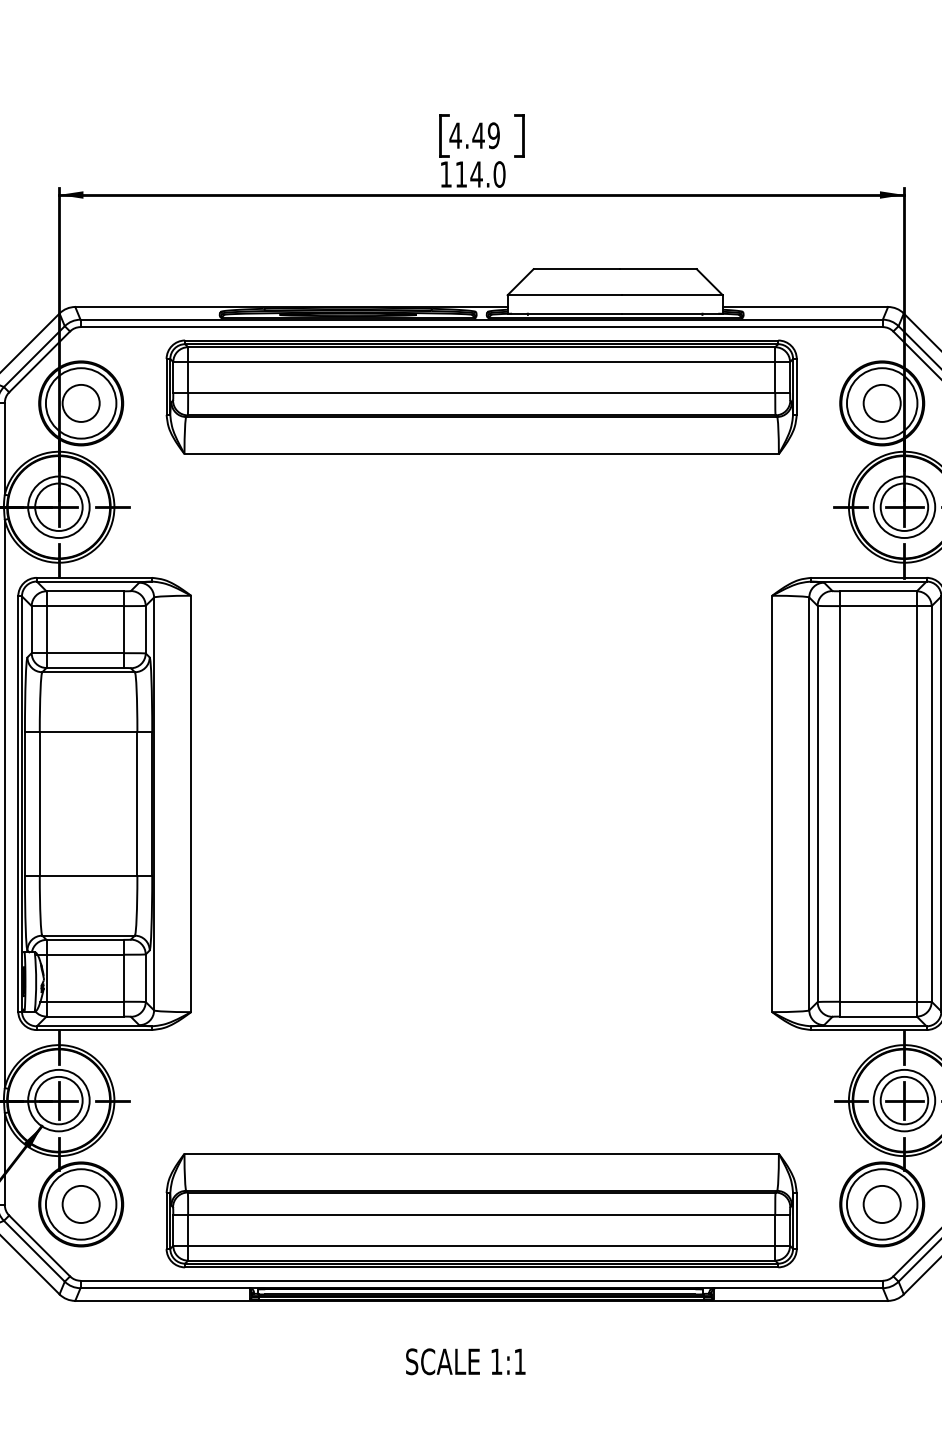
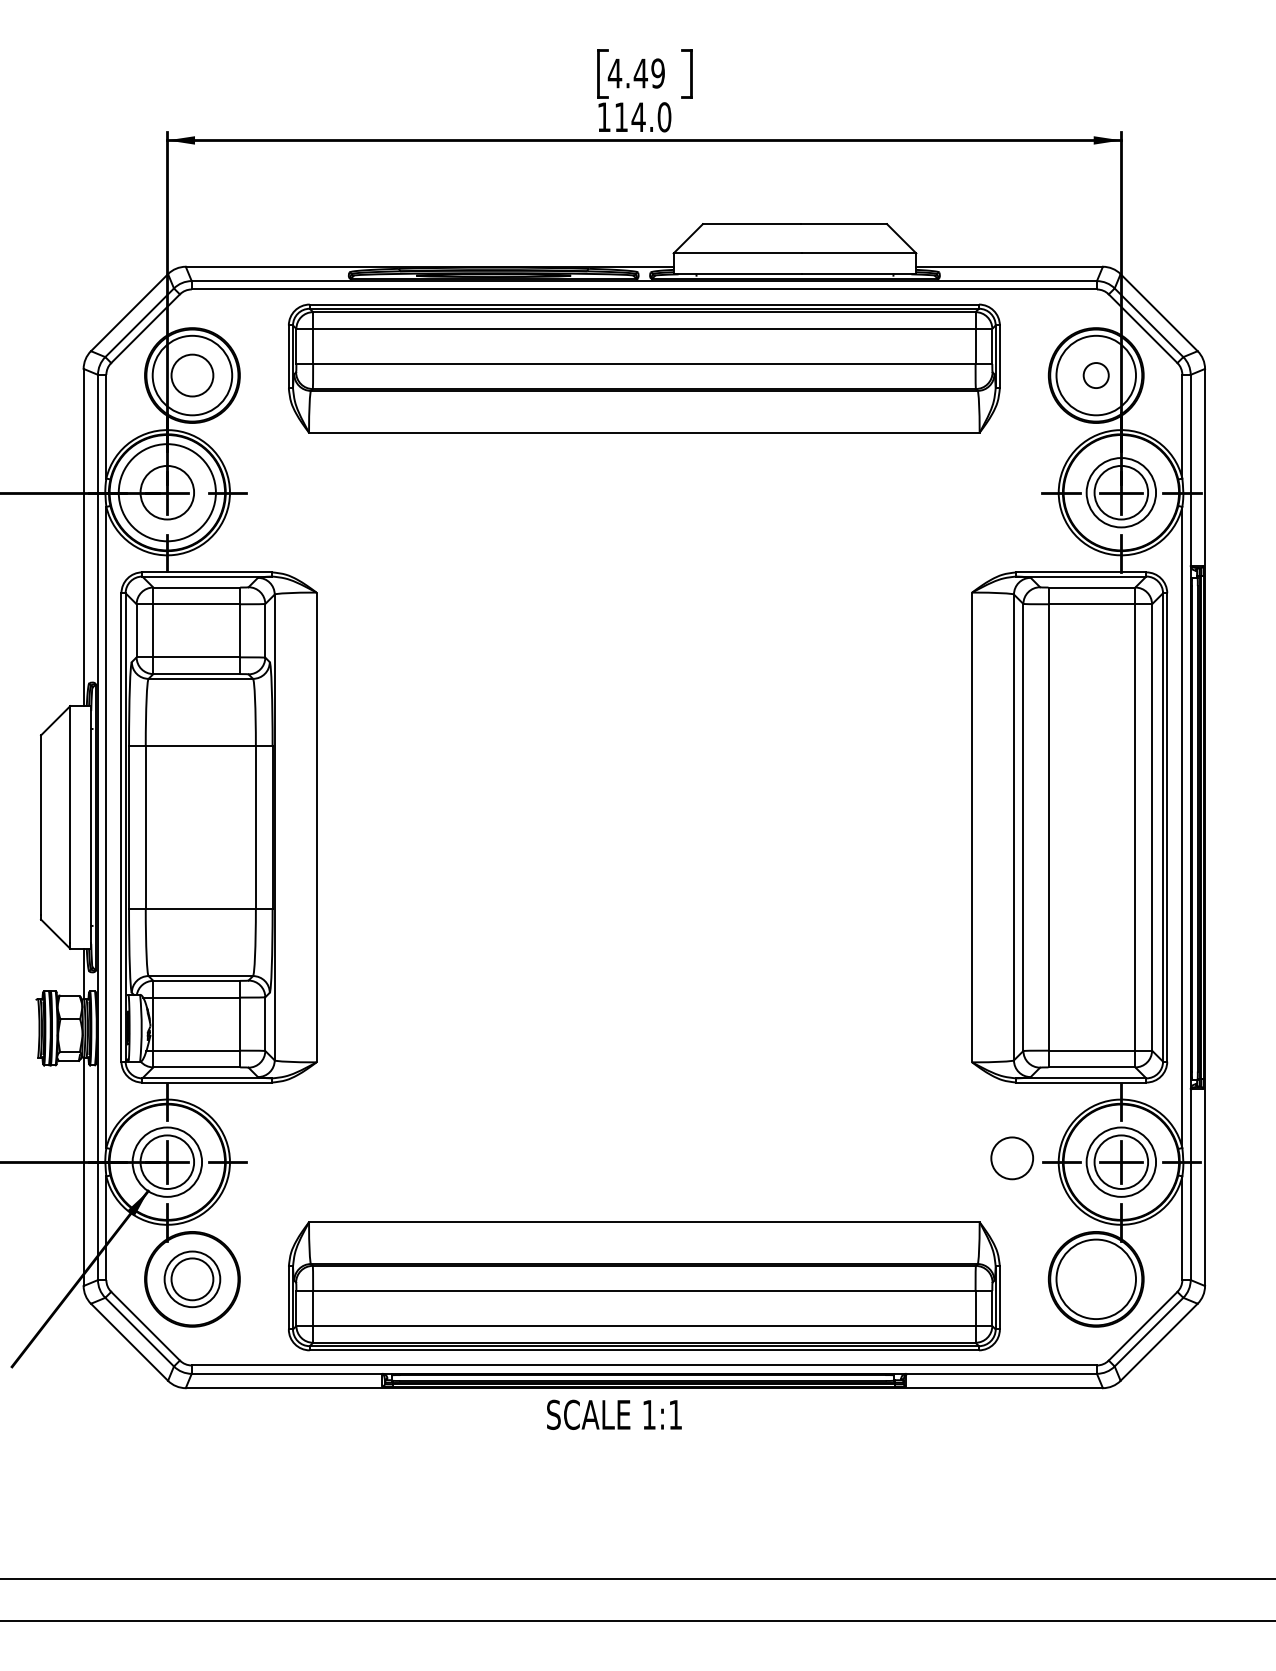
circle: (882, 403) -> (1096, 375), size x0.6
circle: (59, 507) -> (167, 492), size x1.4
circle: (81, 1204) -> (192, 1279), size x0.7
circle: (882, 1204) -> (1012, 1158), moved
text: (465, 1361) -> (614, 1414), moved

